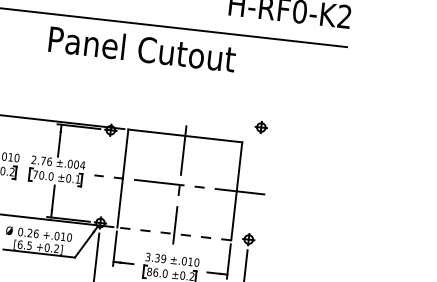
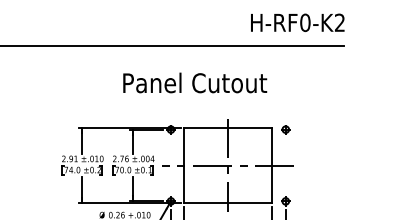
text: (142, 48) -> (195, 82), moved
part: (261, 127) -> (285, 129), moved
line: (173, 233) -> (227, 203), dashed -> solid

